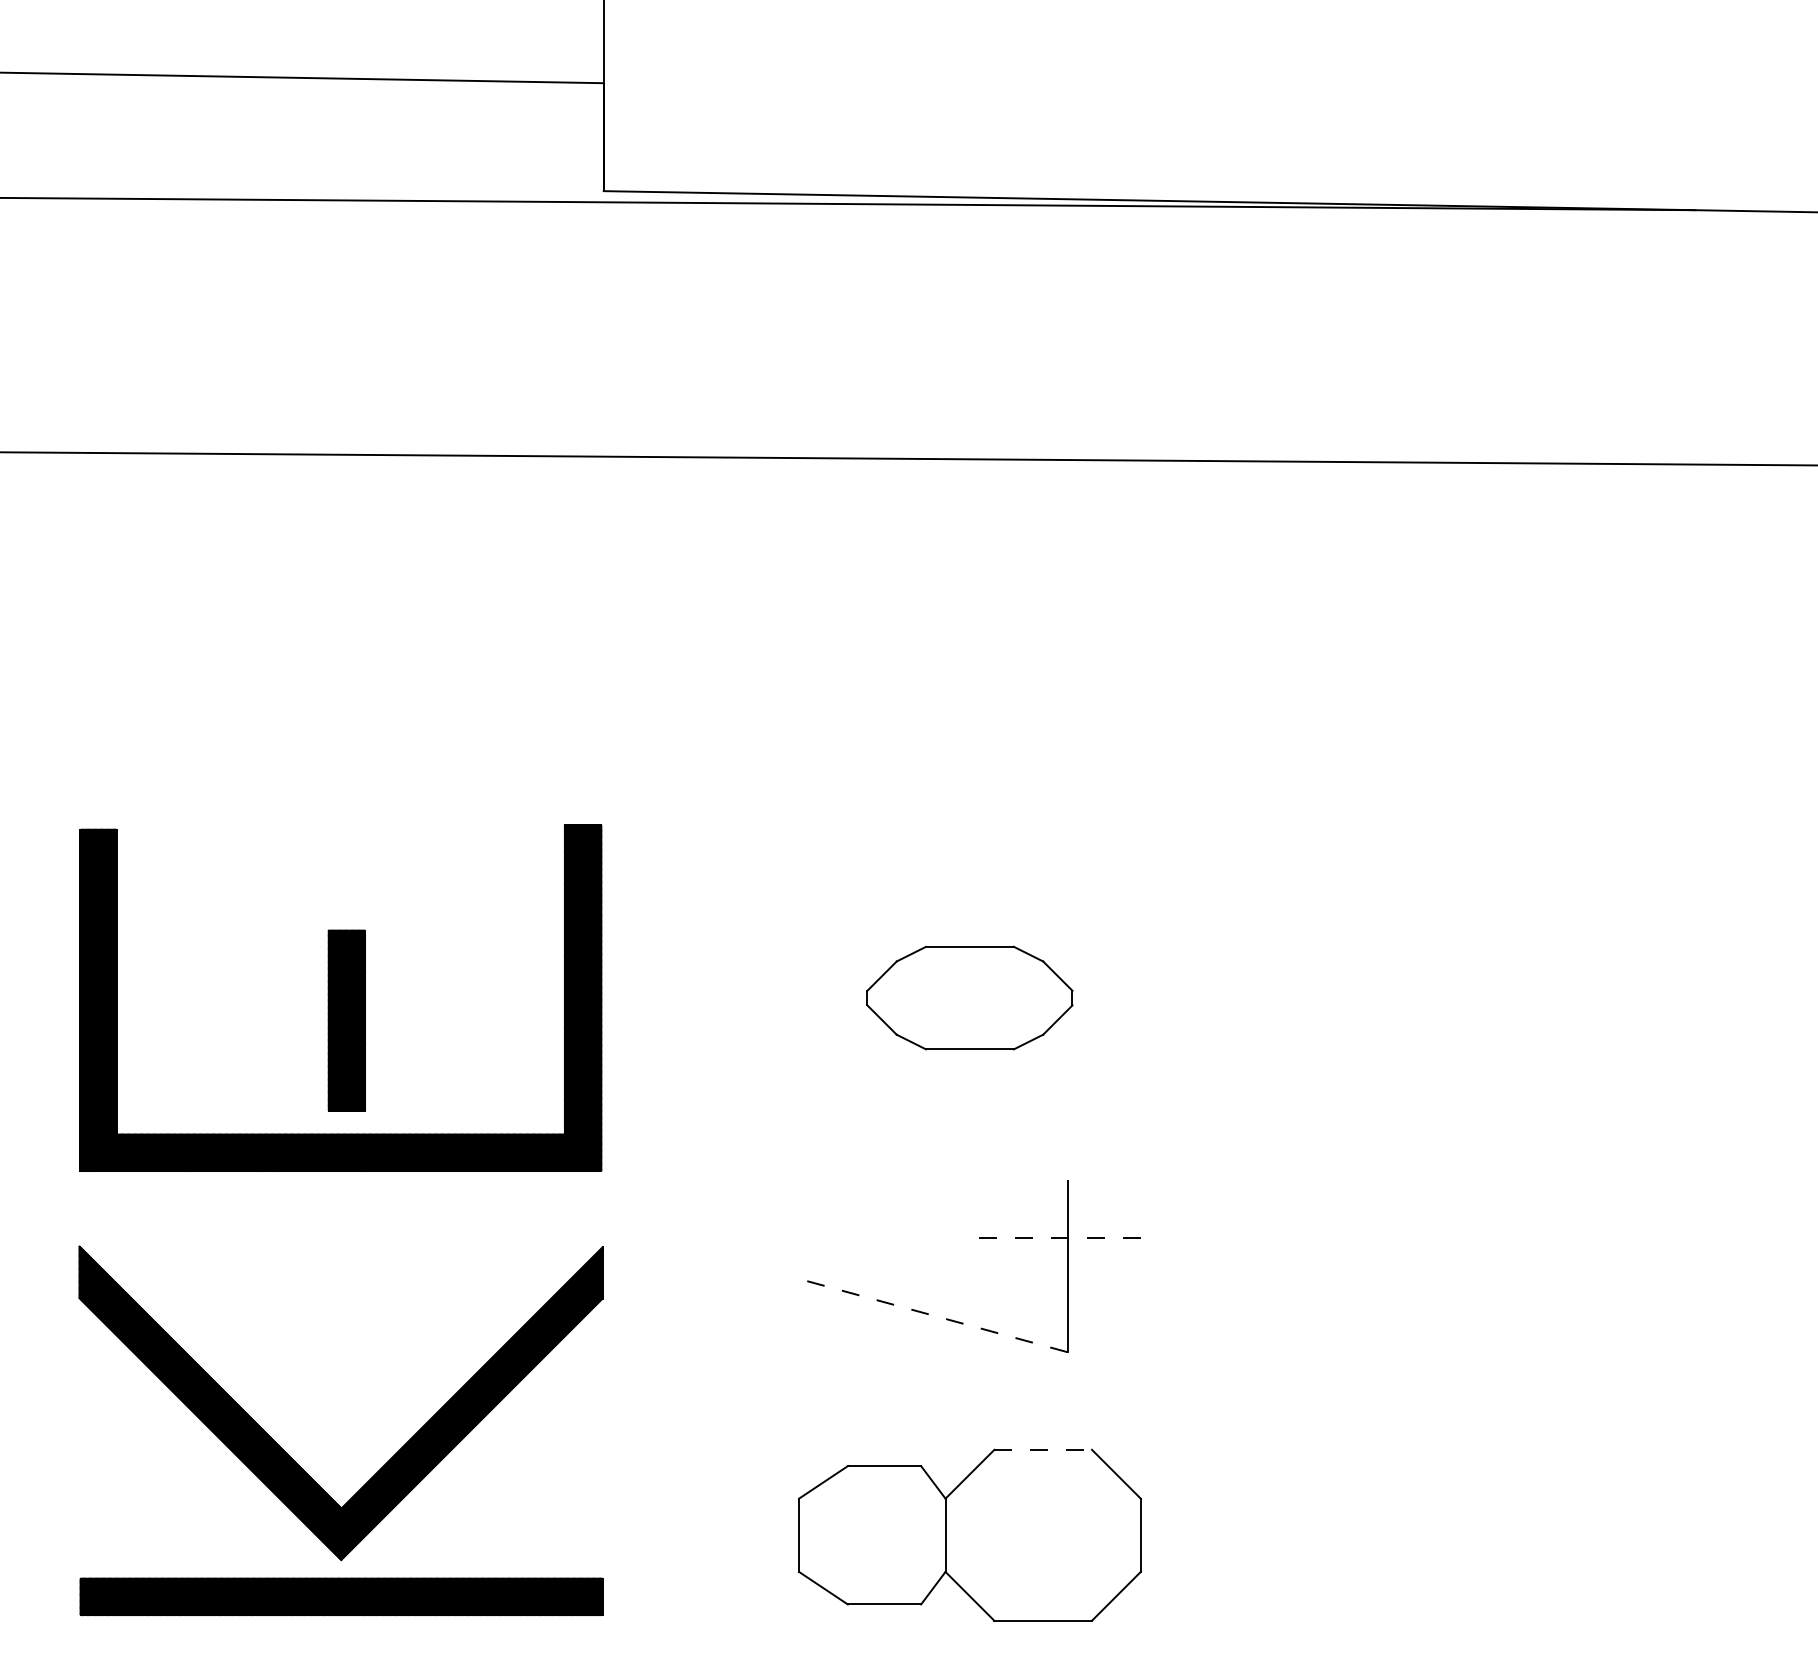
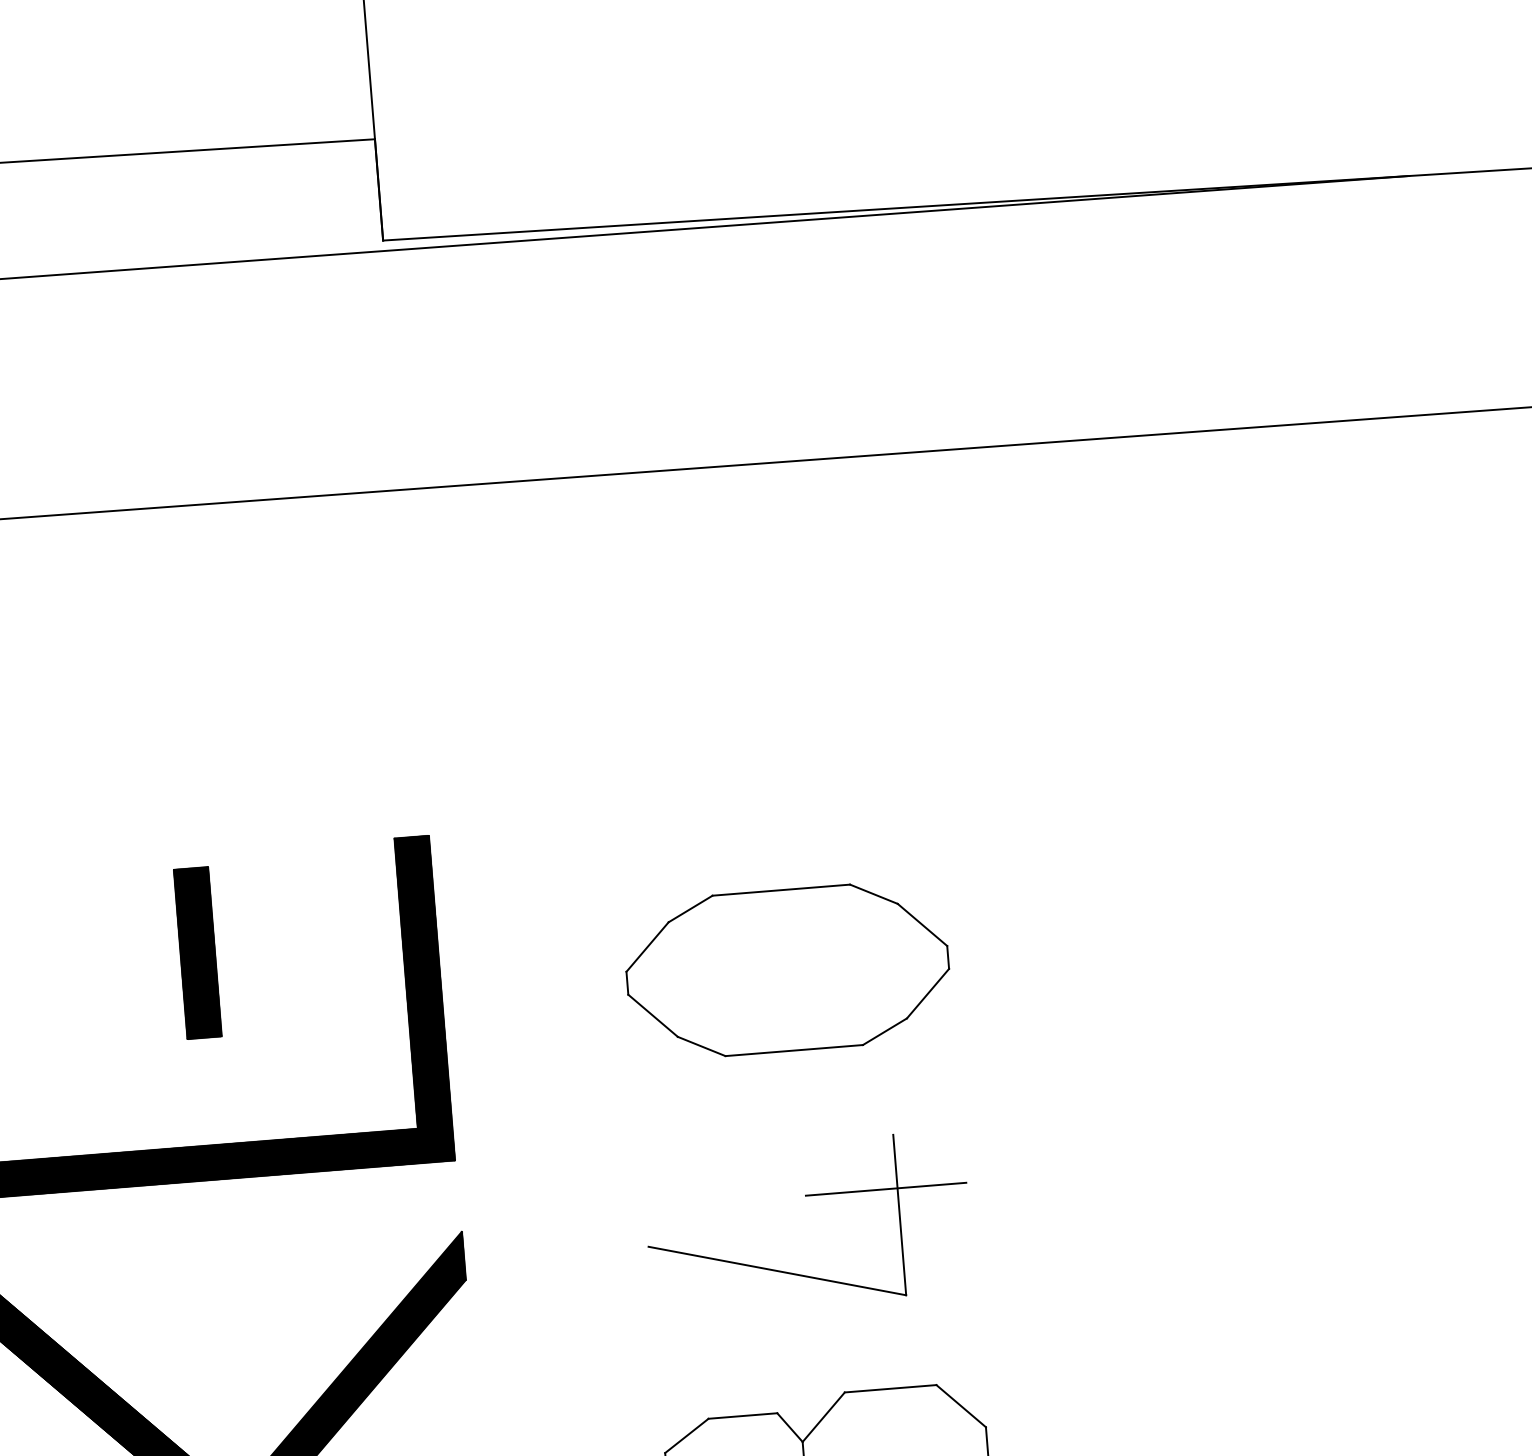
part: (969, 997) -> (787, 969), size x1.67
part: (346, 1020) -> (197, 952), moved
line: (1054, 1238) -> (885, 1189), dashed -> solid
line: (932, 1315) -> (776, 1271), dashed -> solid
line: (1043, 1449) -> (890, 1388), dashed -> solid

